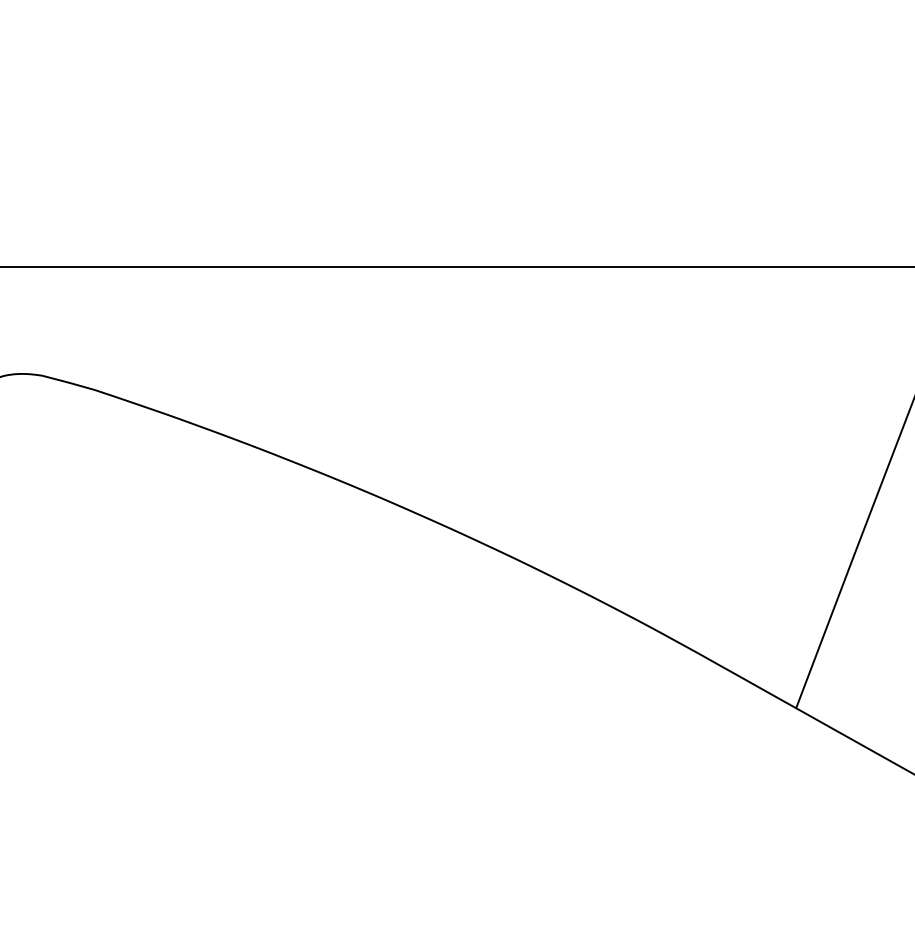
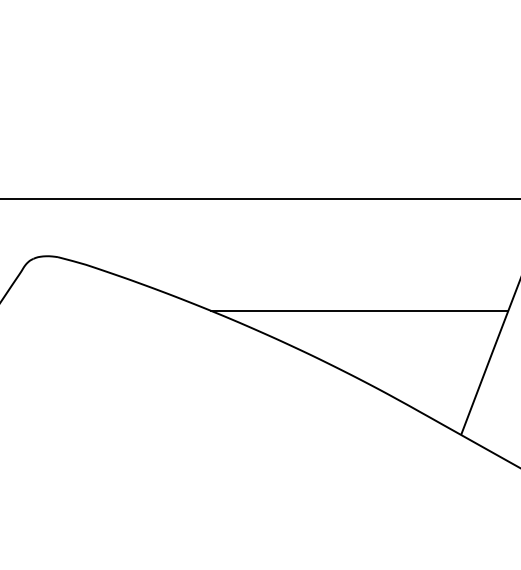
line: (606, 475) -> (359, 310), added

